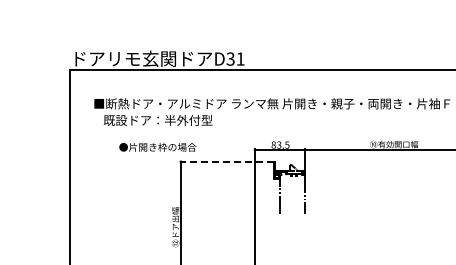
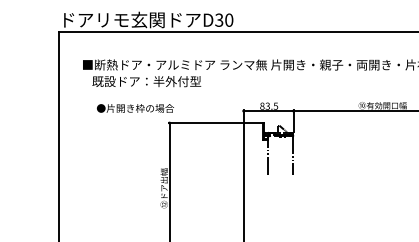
text: (240, 58) -> (229, 19), D31 -> D30
text: (157, 147) -> (135, 108), moved
line: (227, 161) -> (216, 122), dashed -> solid

